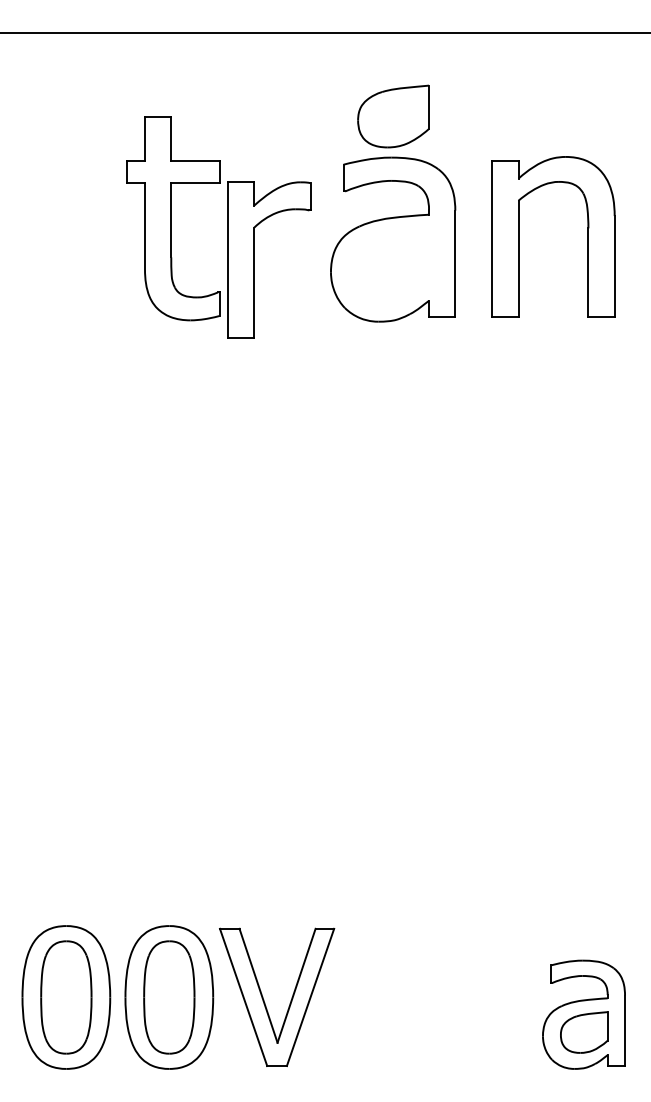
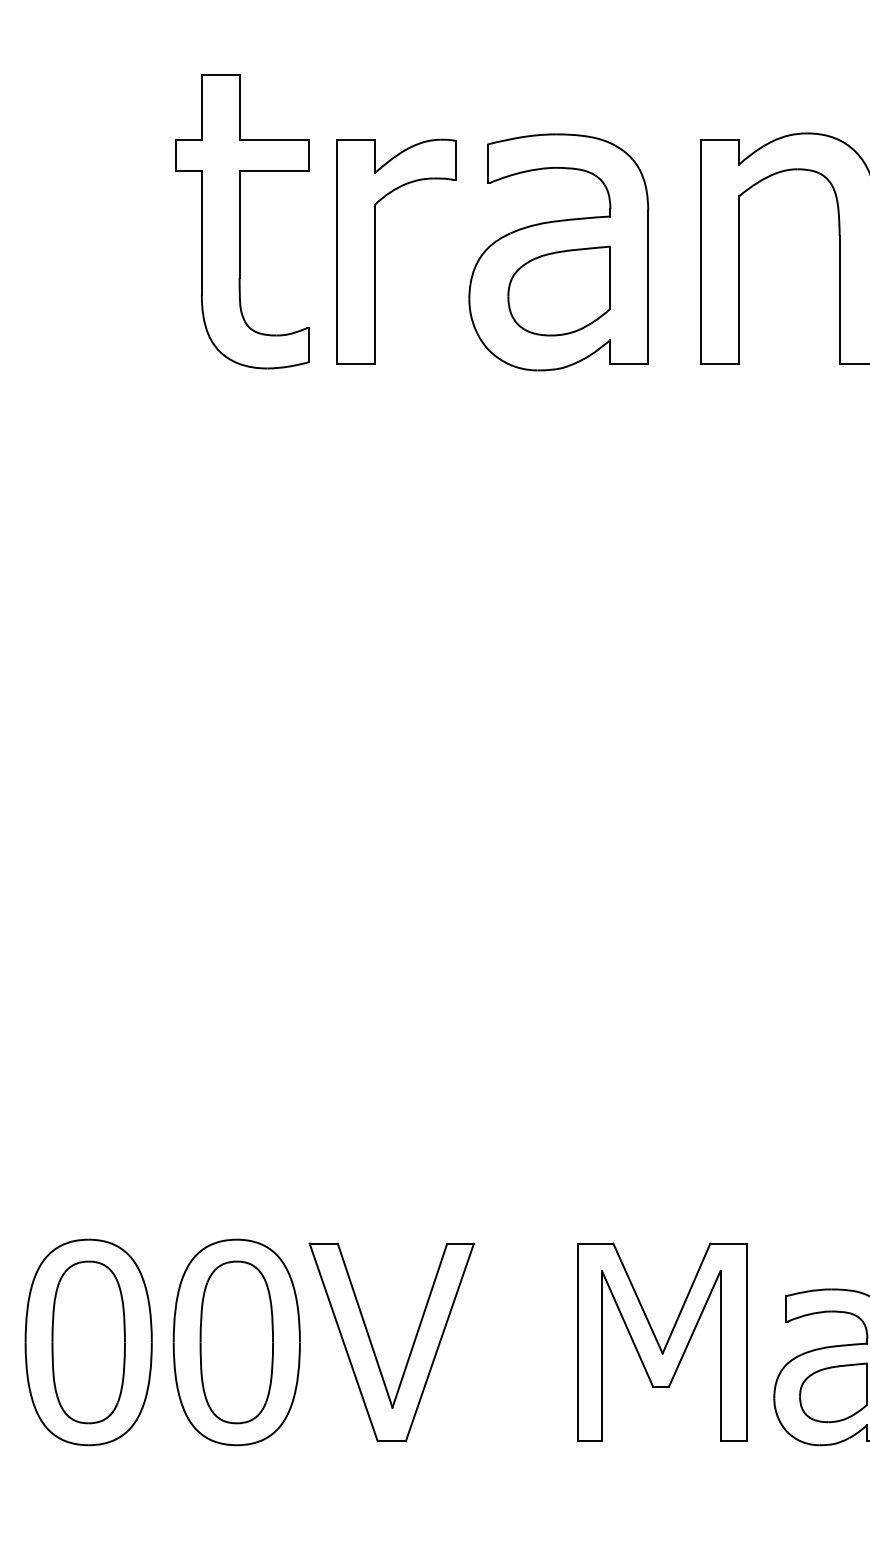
part: (393, 116) -> (559, 290), moved
part: (254, 259) -> (375, 250), moved
part: (464, 996) -> (661, 1341), added

